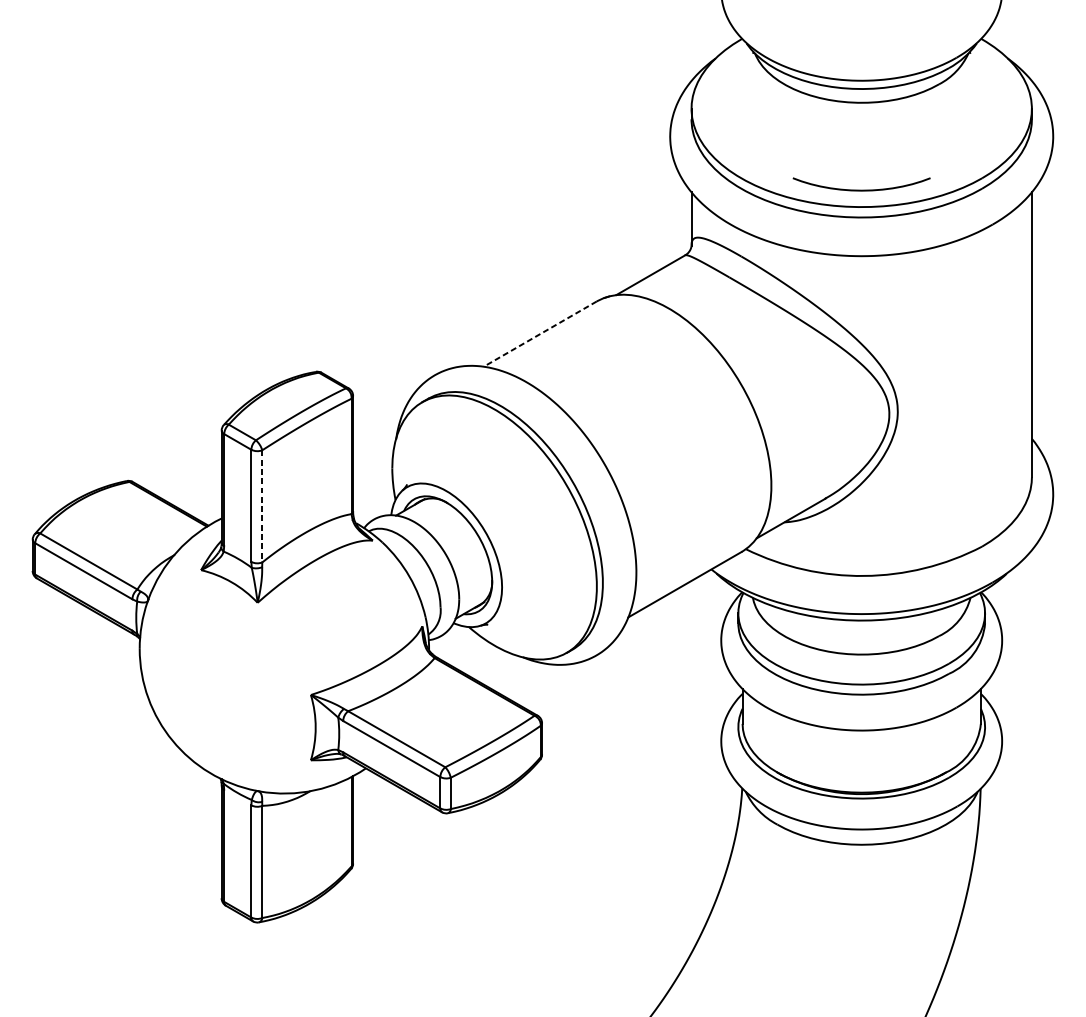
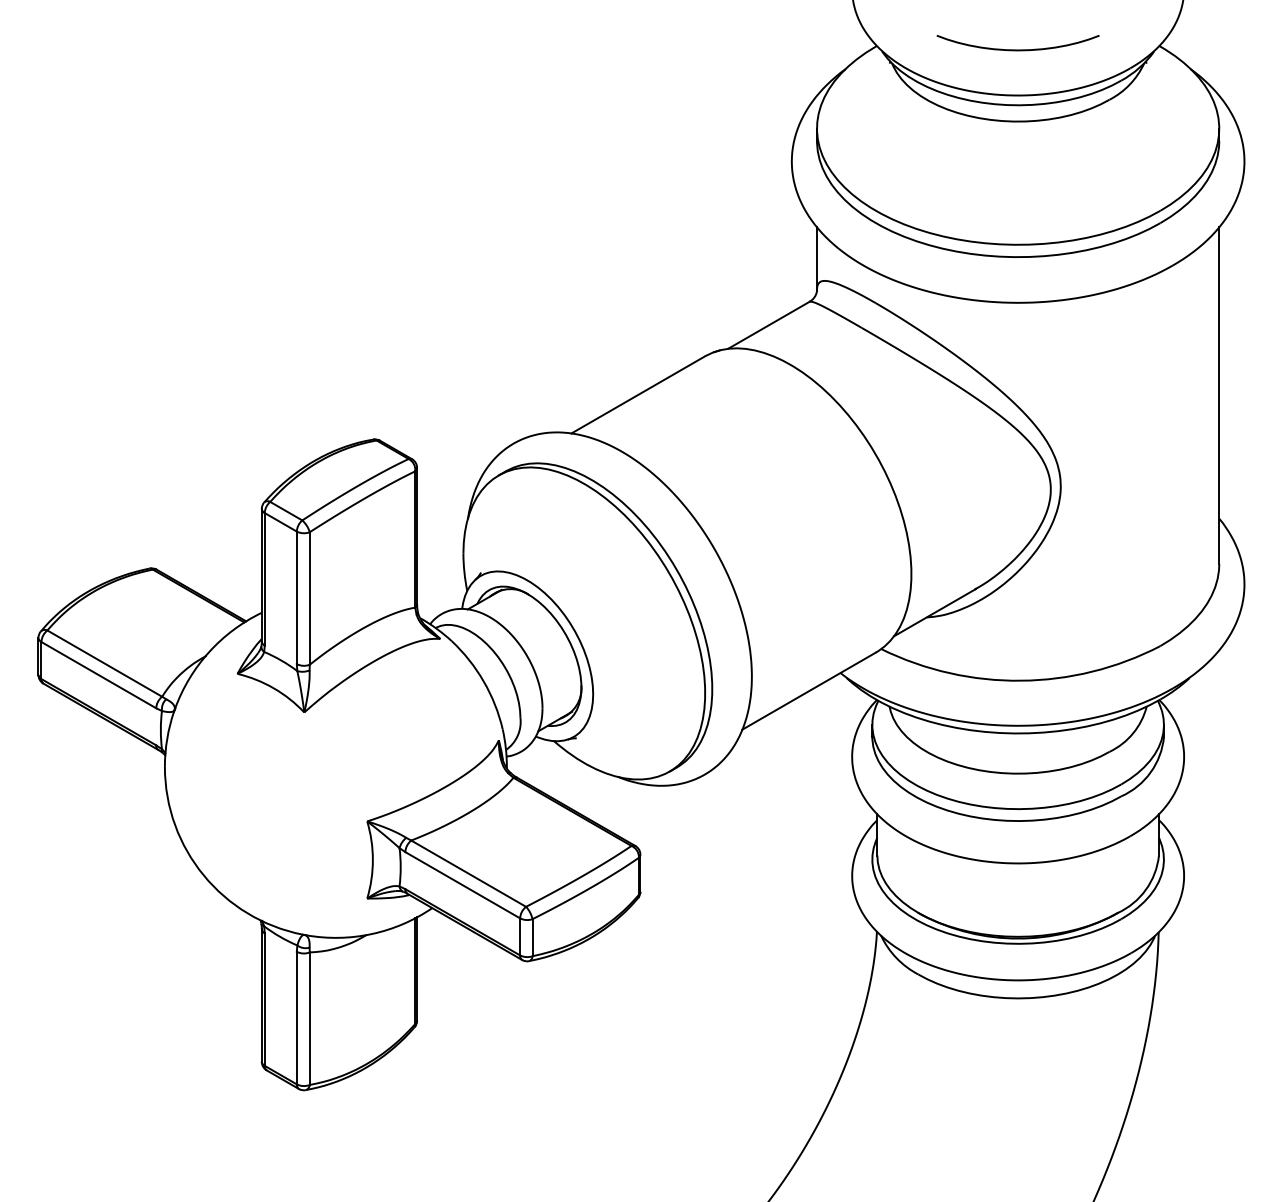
curve: (861, 189) -> (1017, 49), moved
line: (539, 334) -> (637, 395), dashed -> solid
line: (262, 506) -> (309, 598), dashed -> solid

